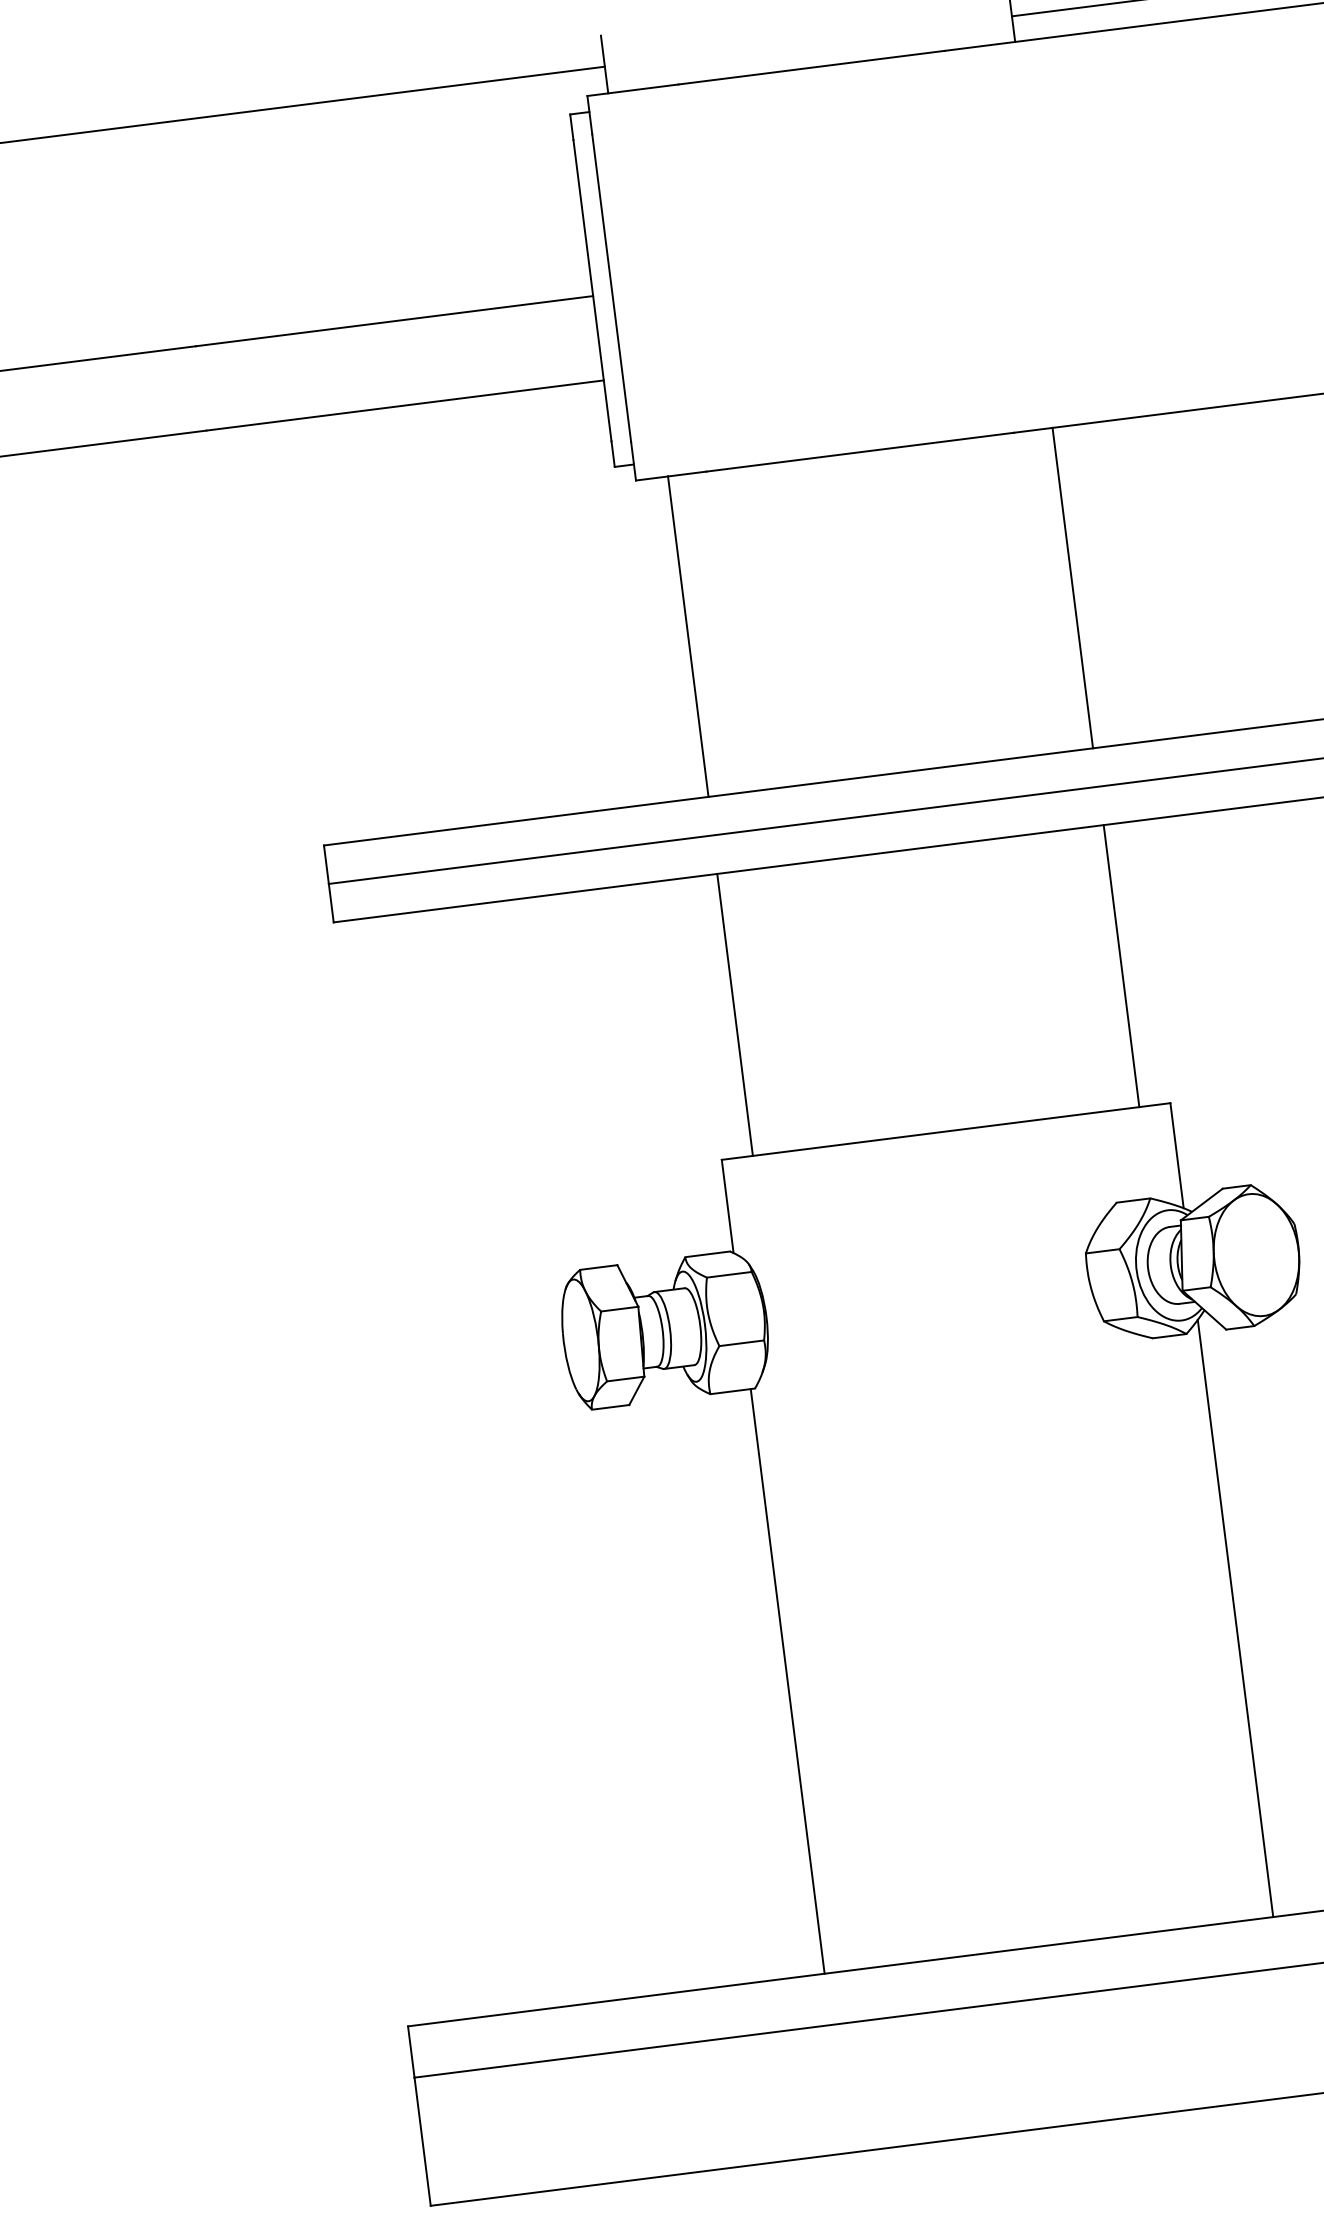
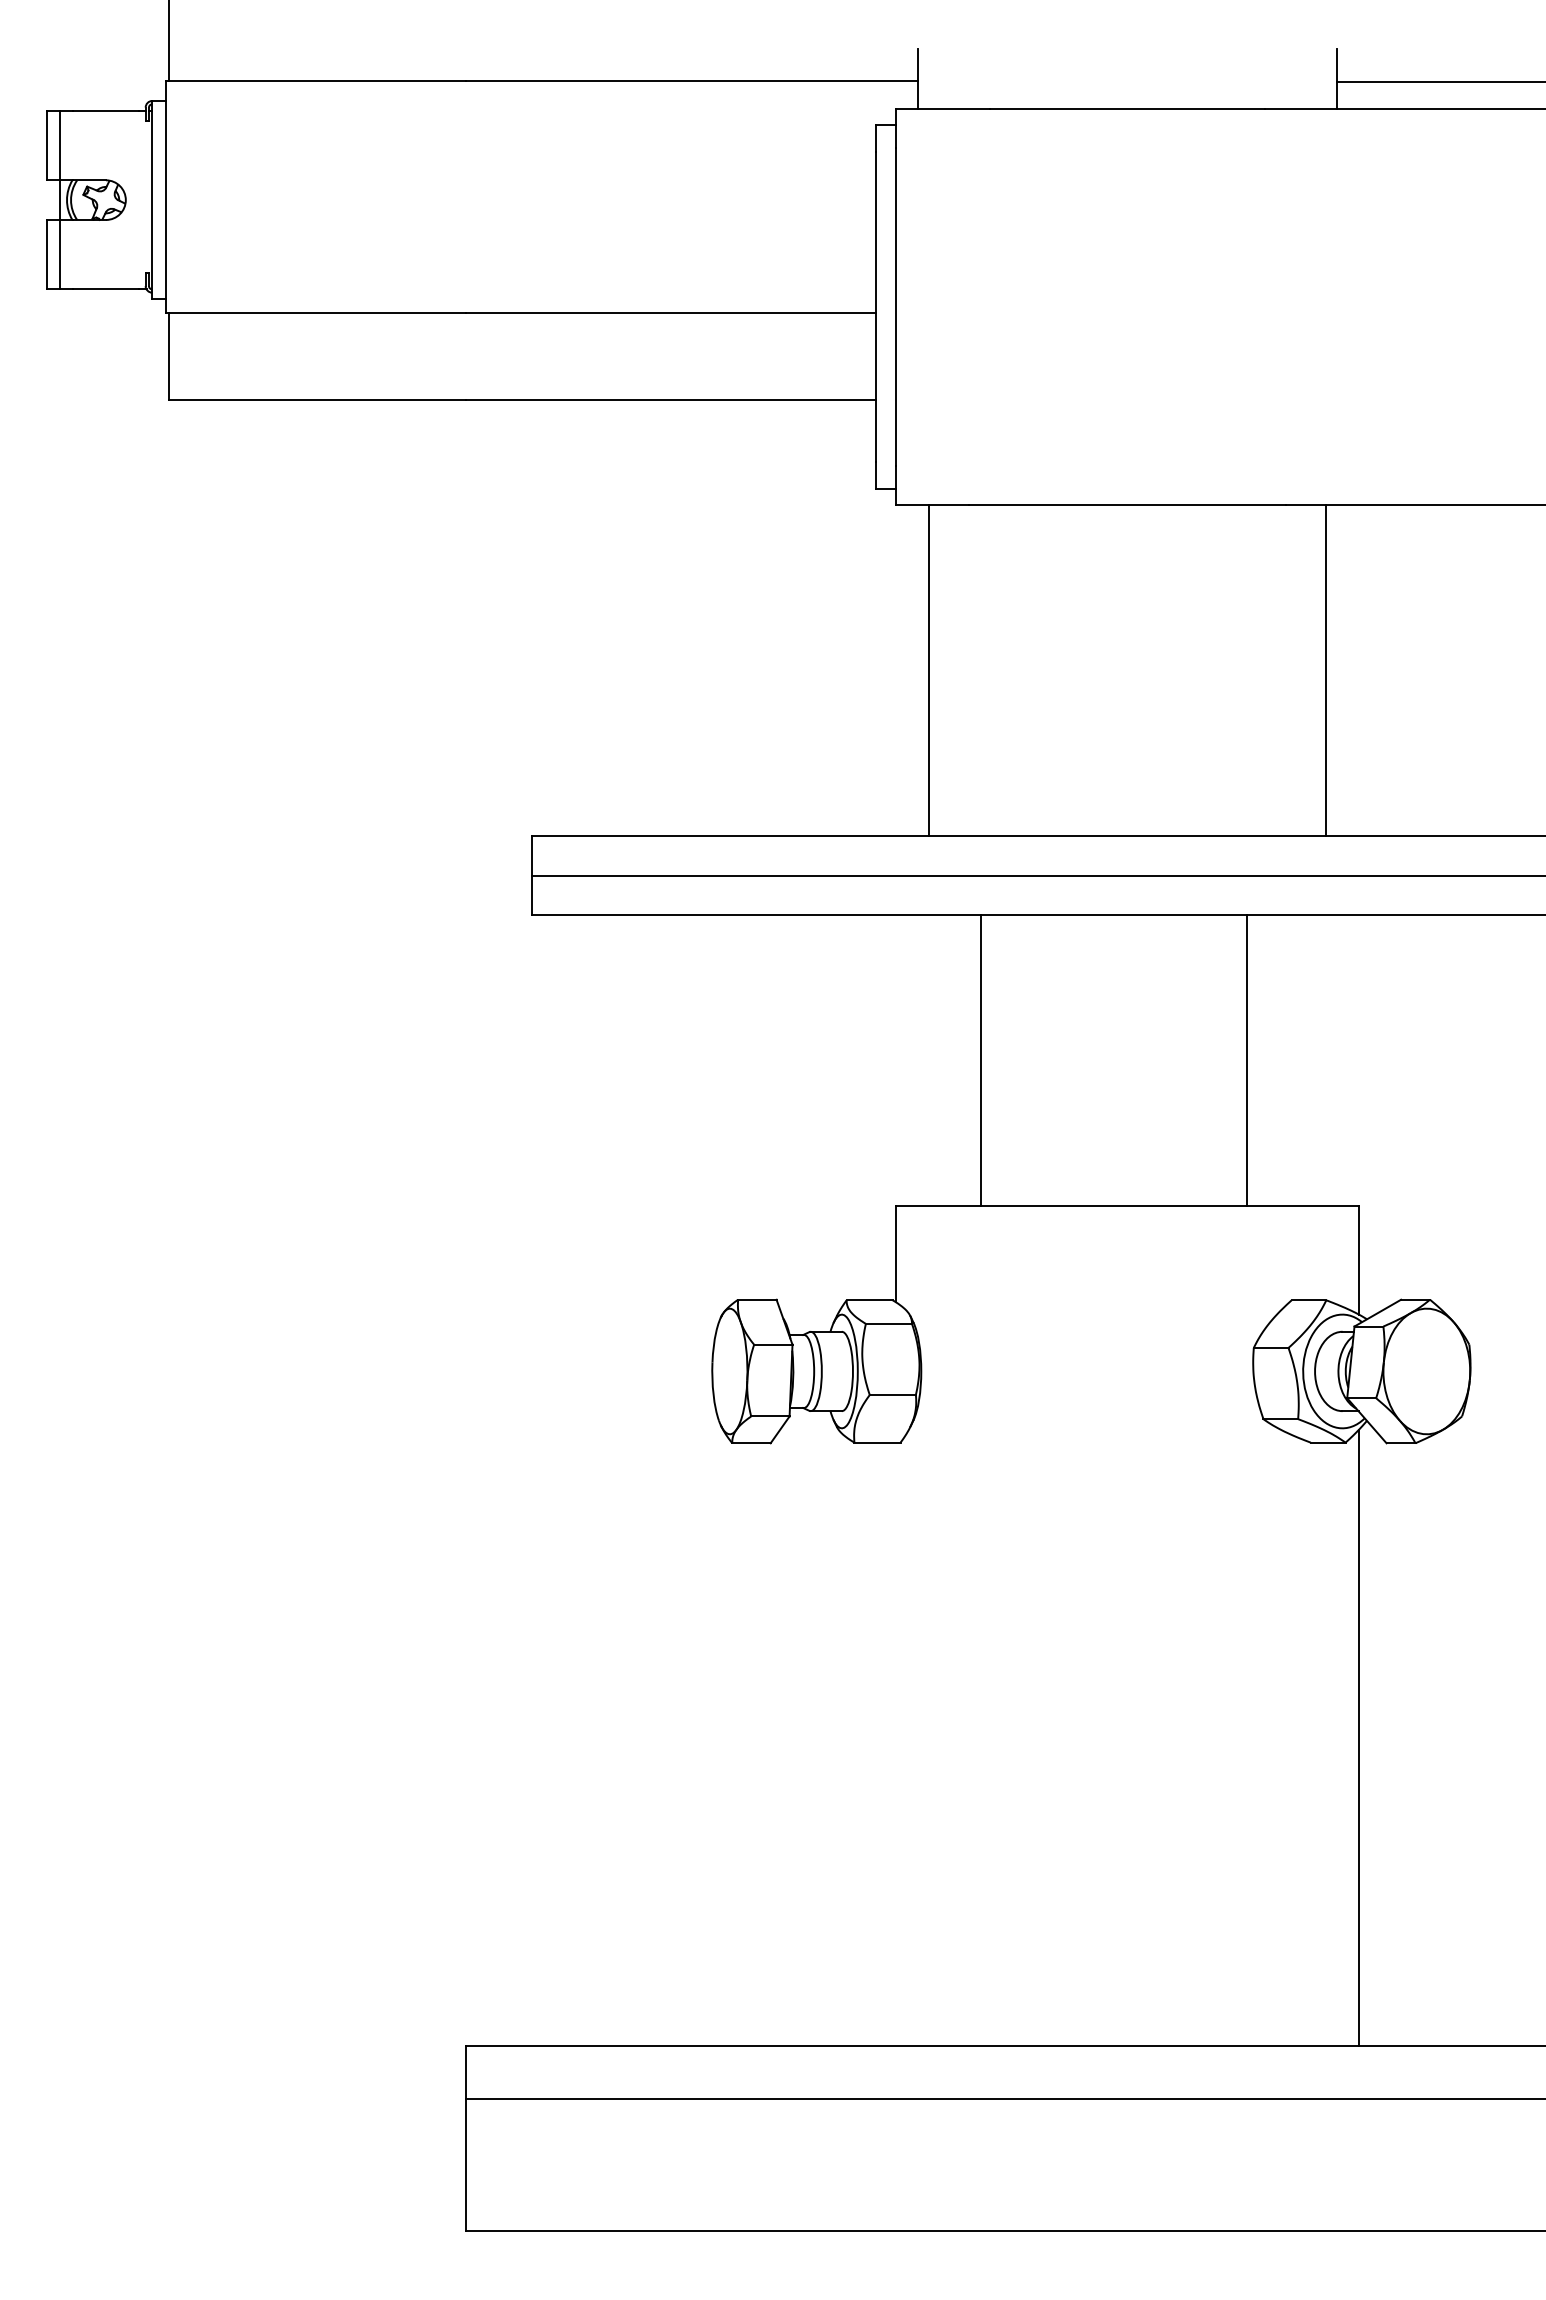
line: (1121, 965) -> (1246, 1060), moved
line: (735, 1014) -> (981, 1060), moved
line: (787, 1680) -> (896, 1743), removed

